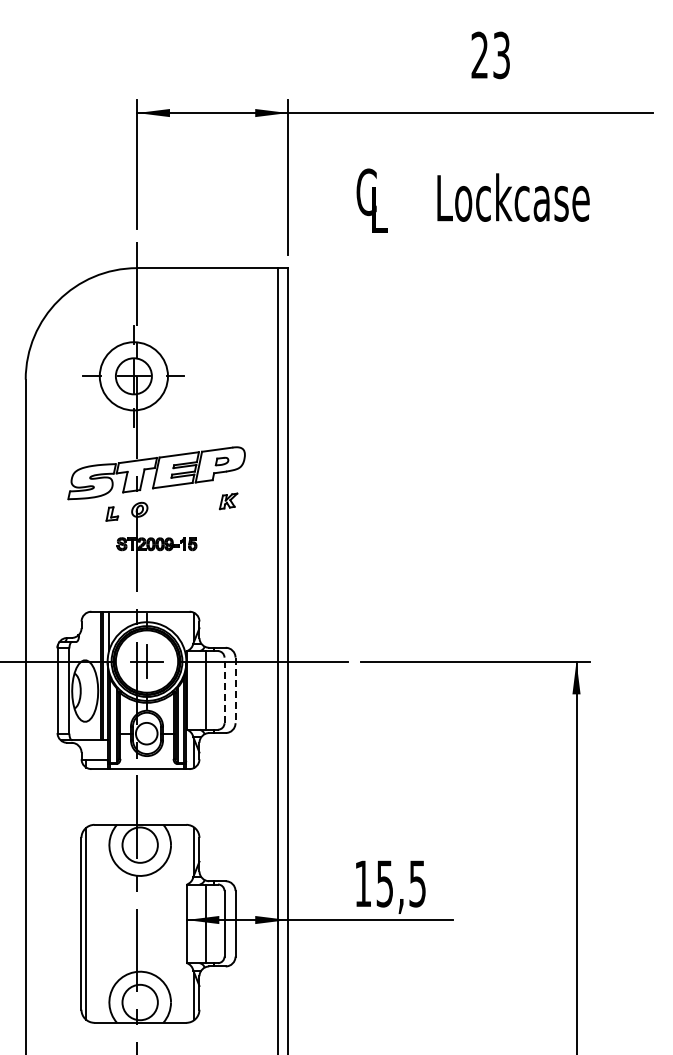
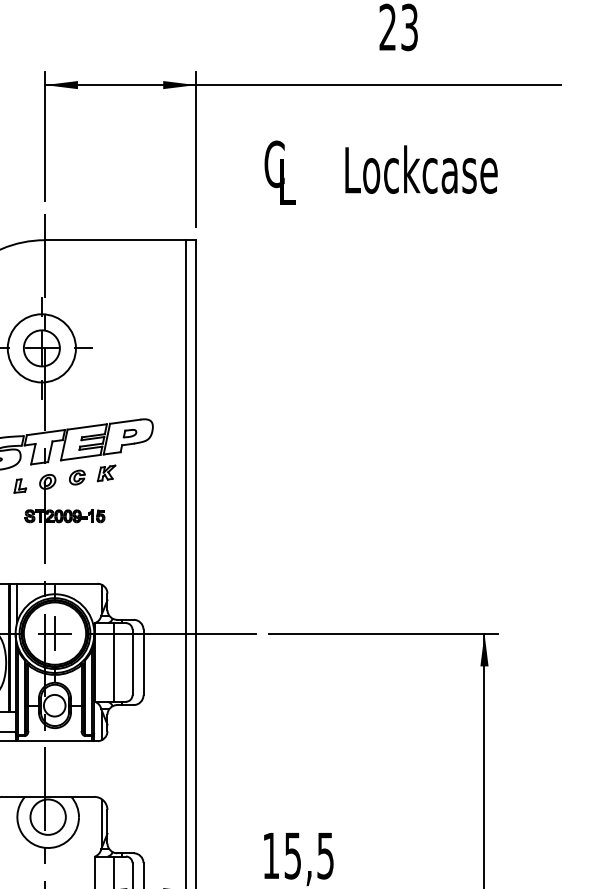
part: (228, 501) -> (106, 473), moved
part: (169, 505) -> (77, 477), added
line: (224, 690) -> (132, 662), dashed -> solid
line: (235, 690) -> (143, 662), dashed -> solid

